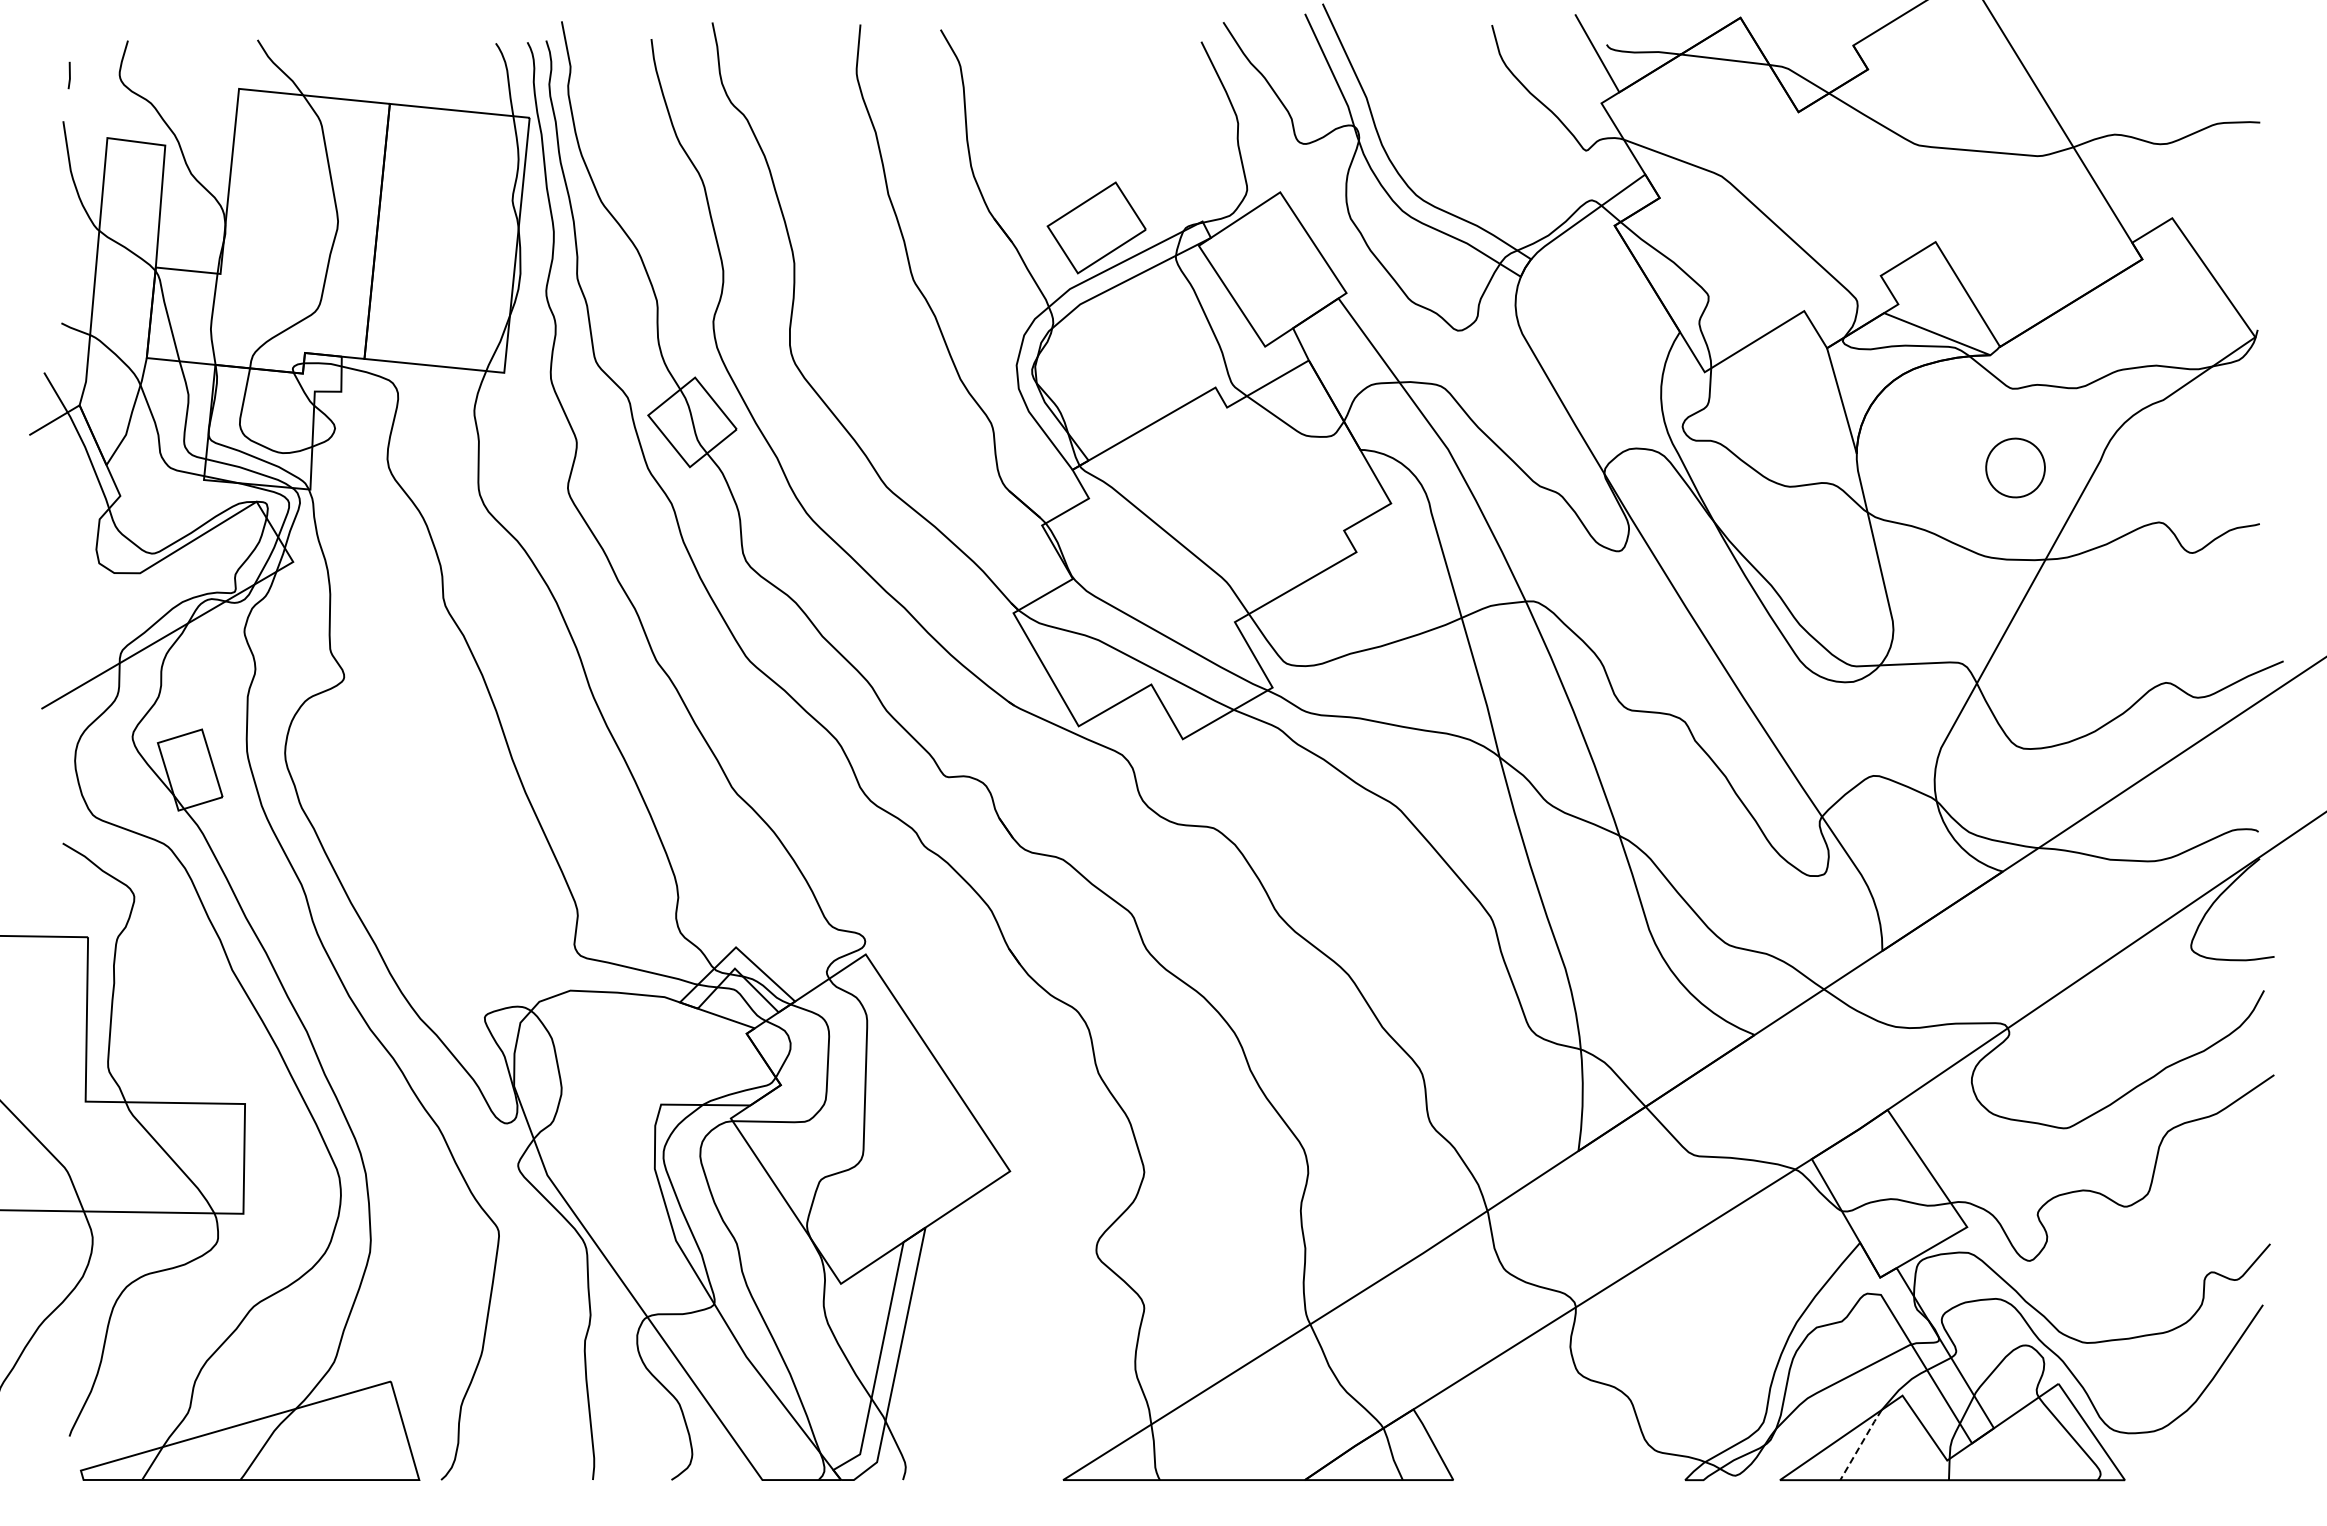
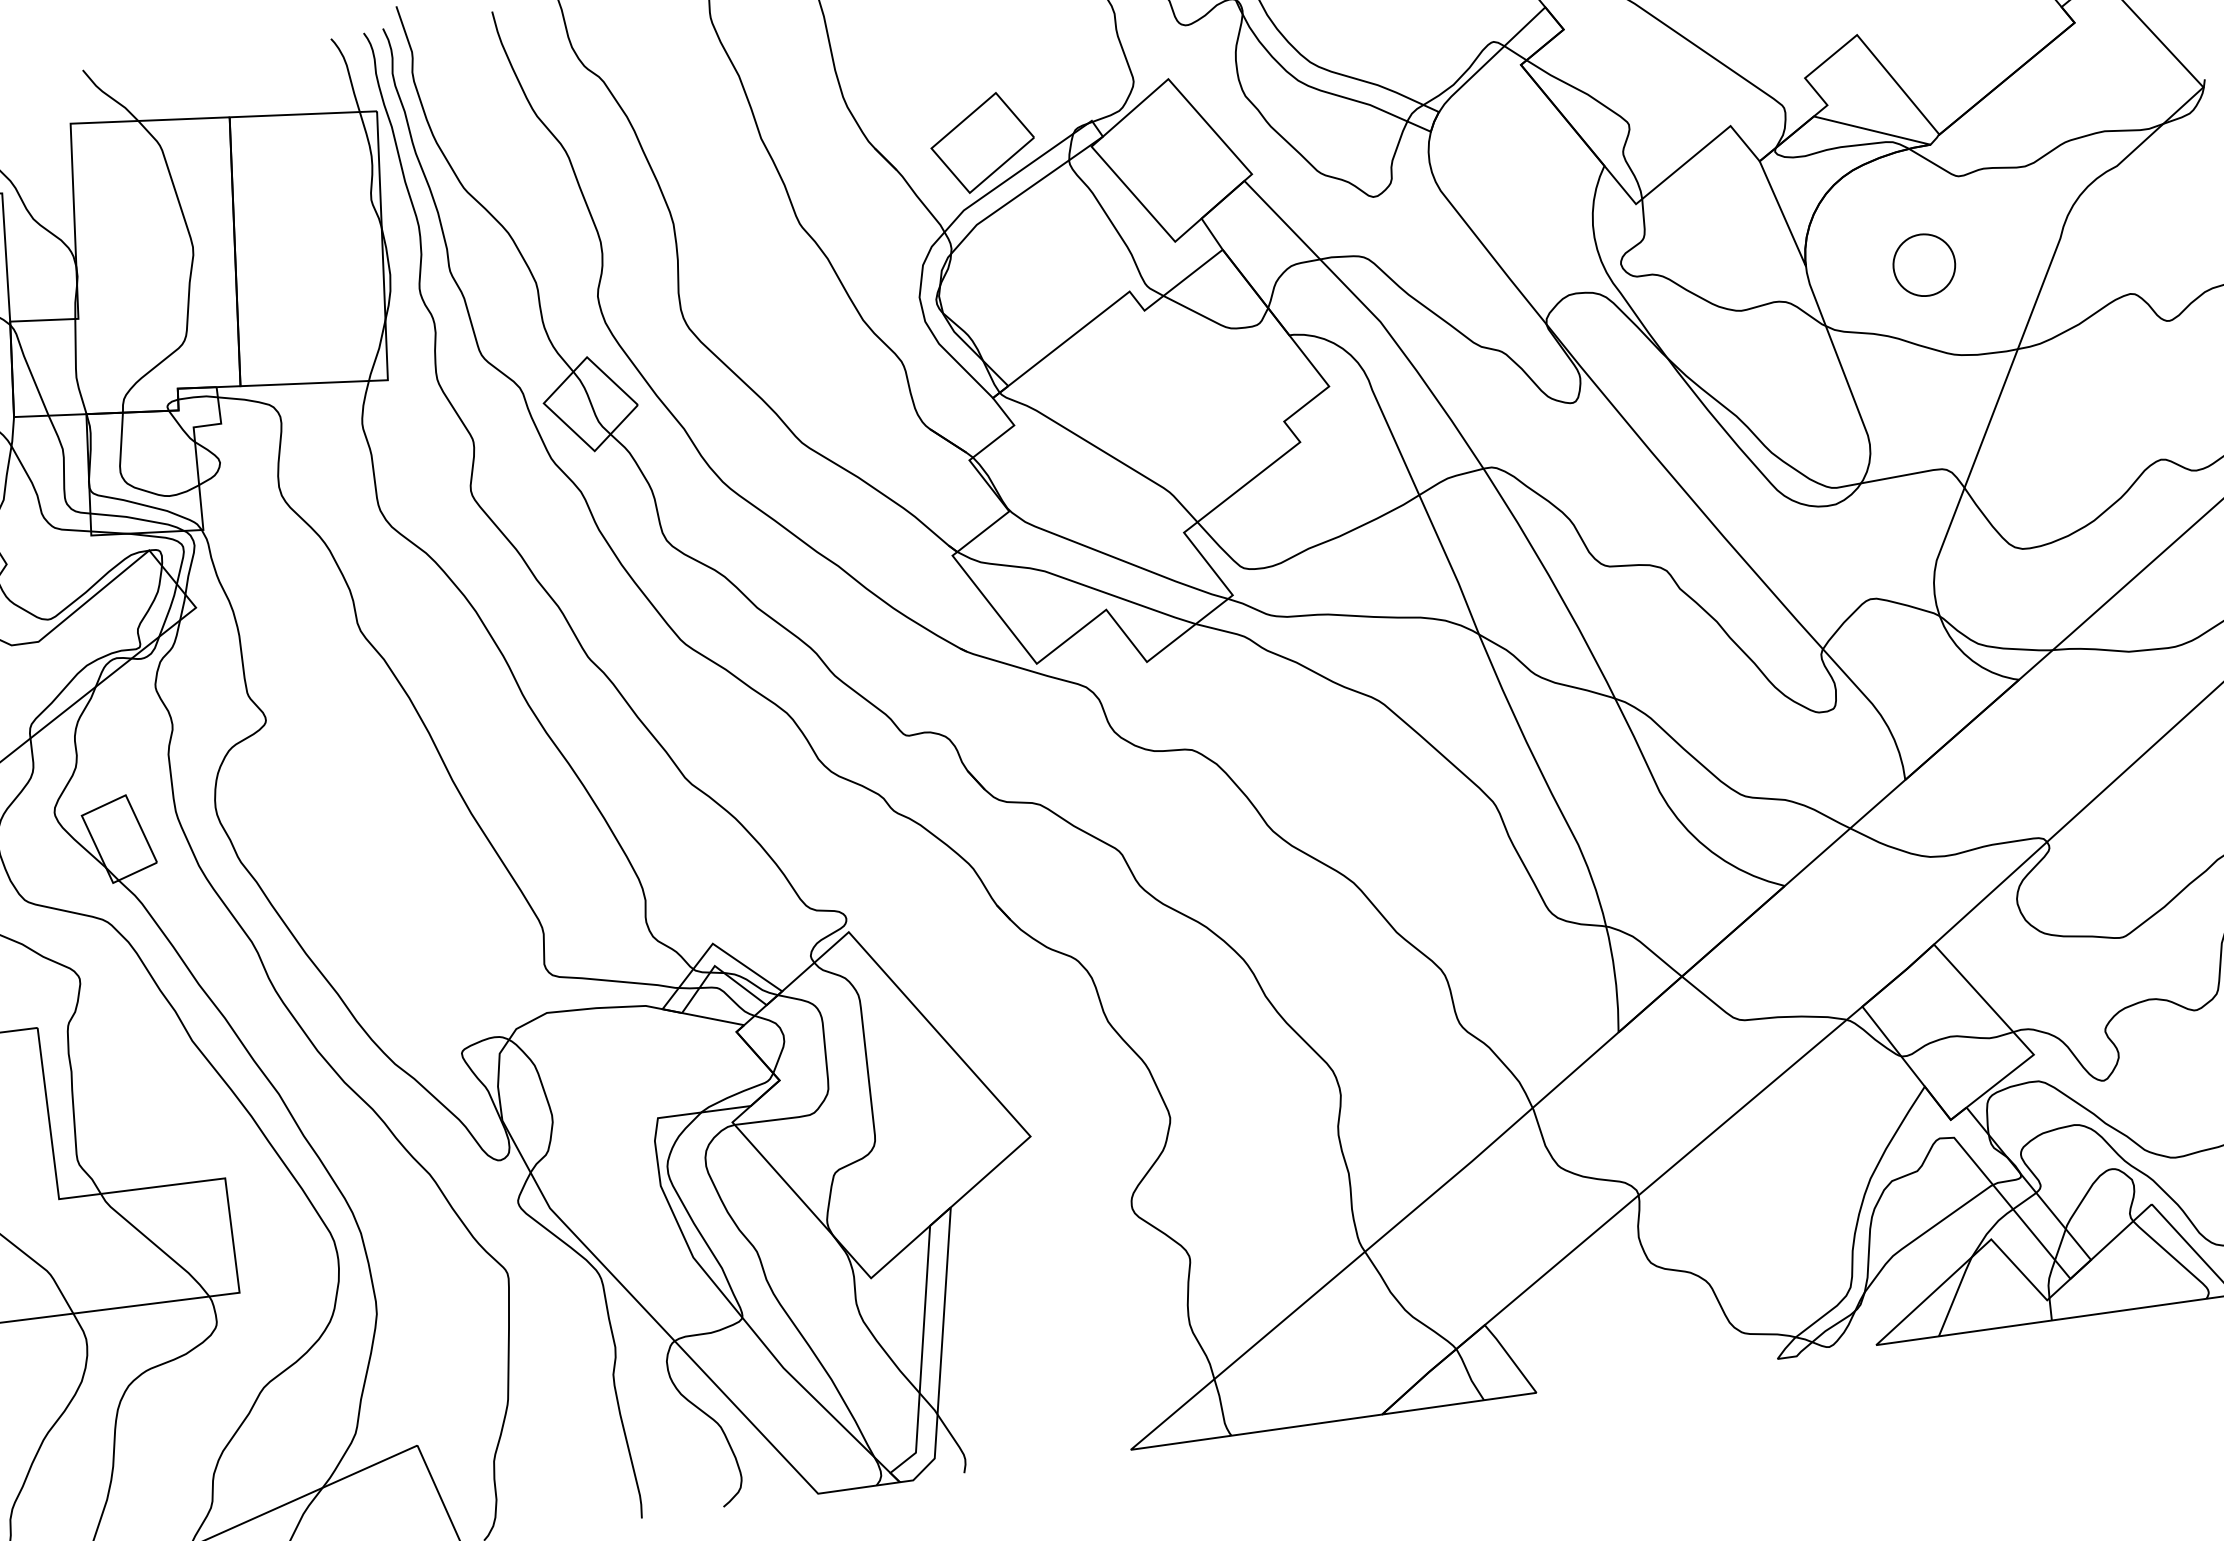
part: (2015, 467) -> (1924, 264), moved
line: (1861, 1444) -> (1955, 1296), dashed -> solid

